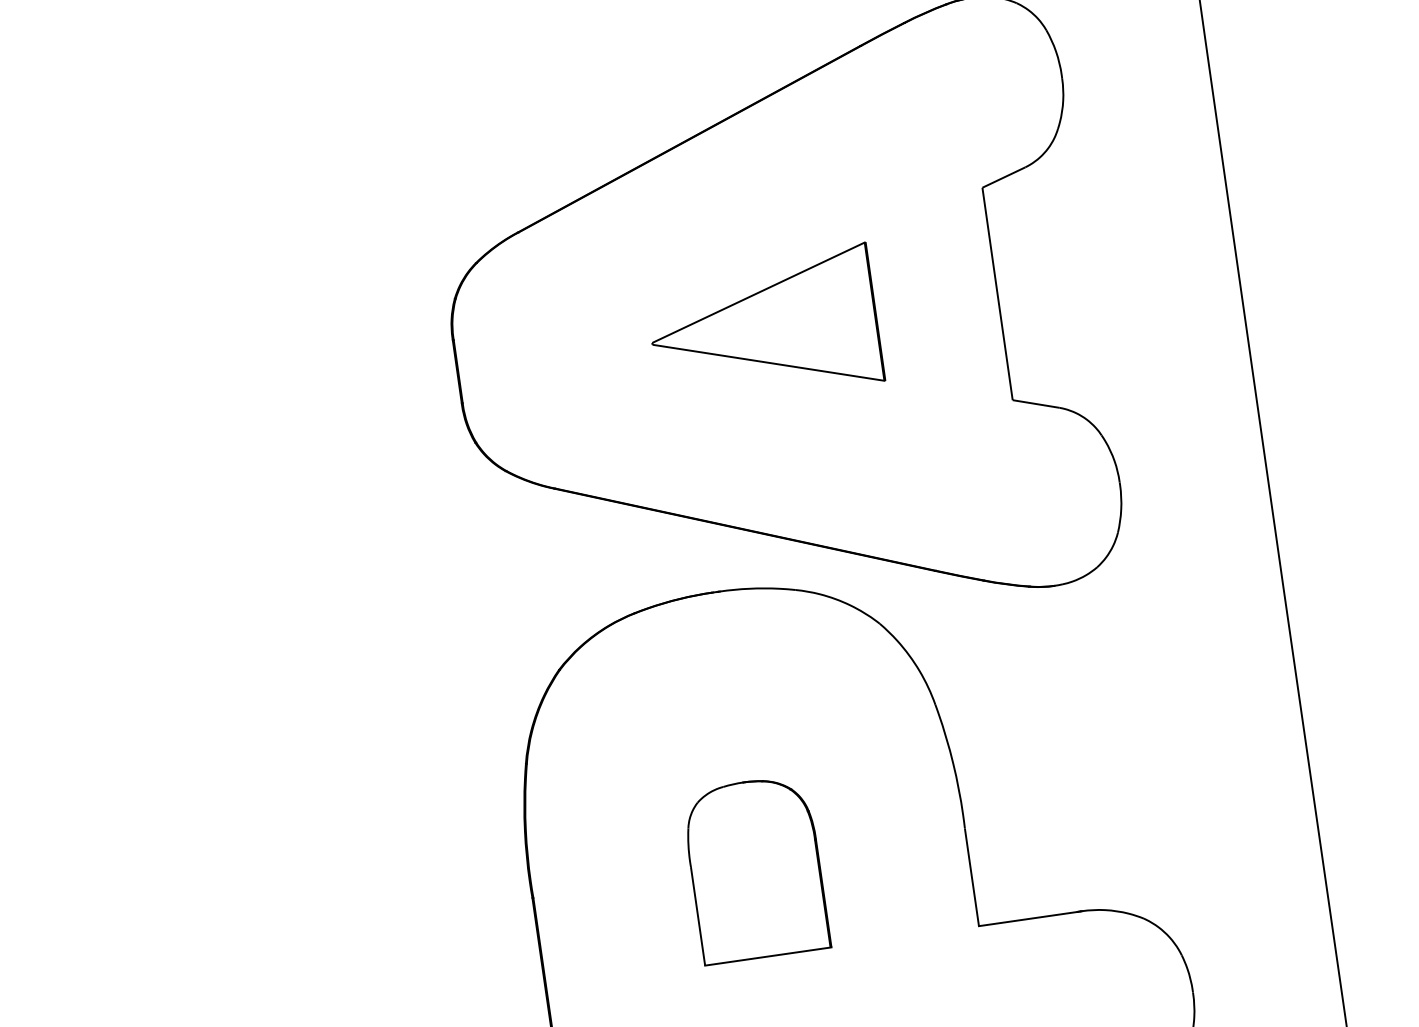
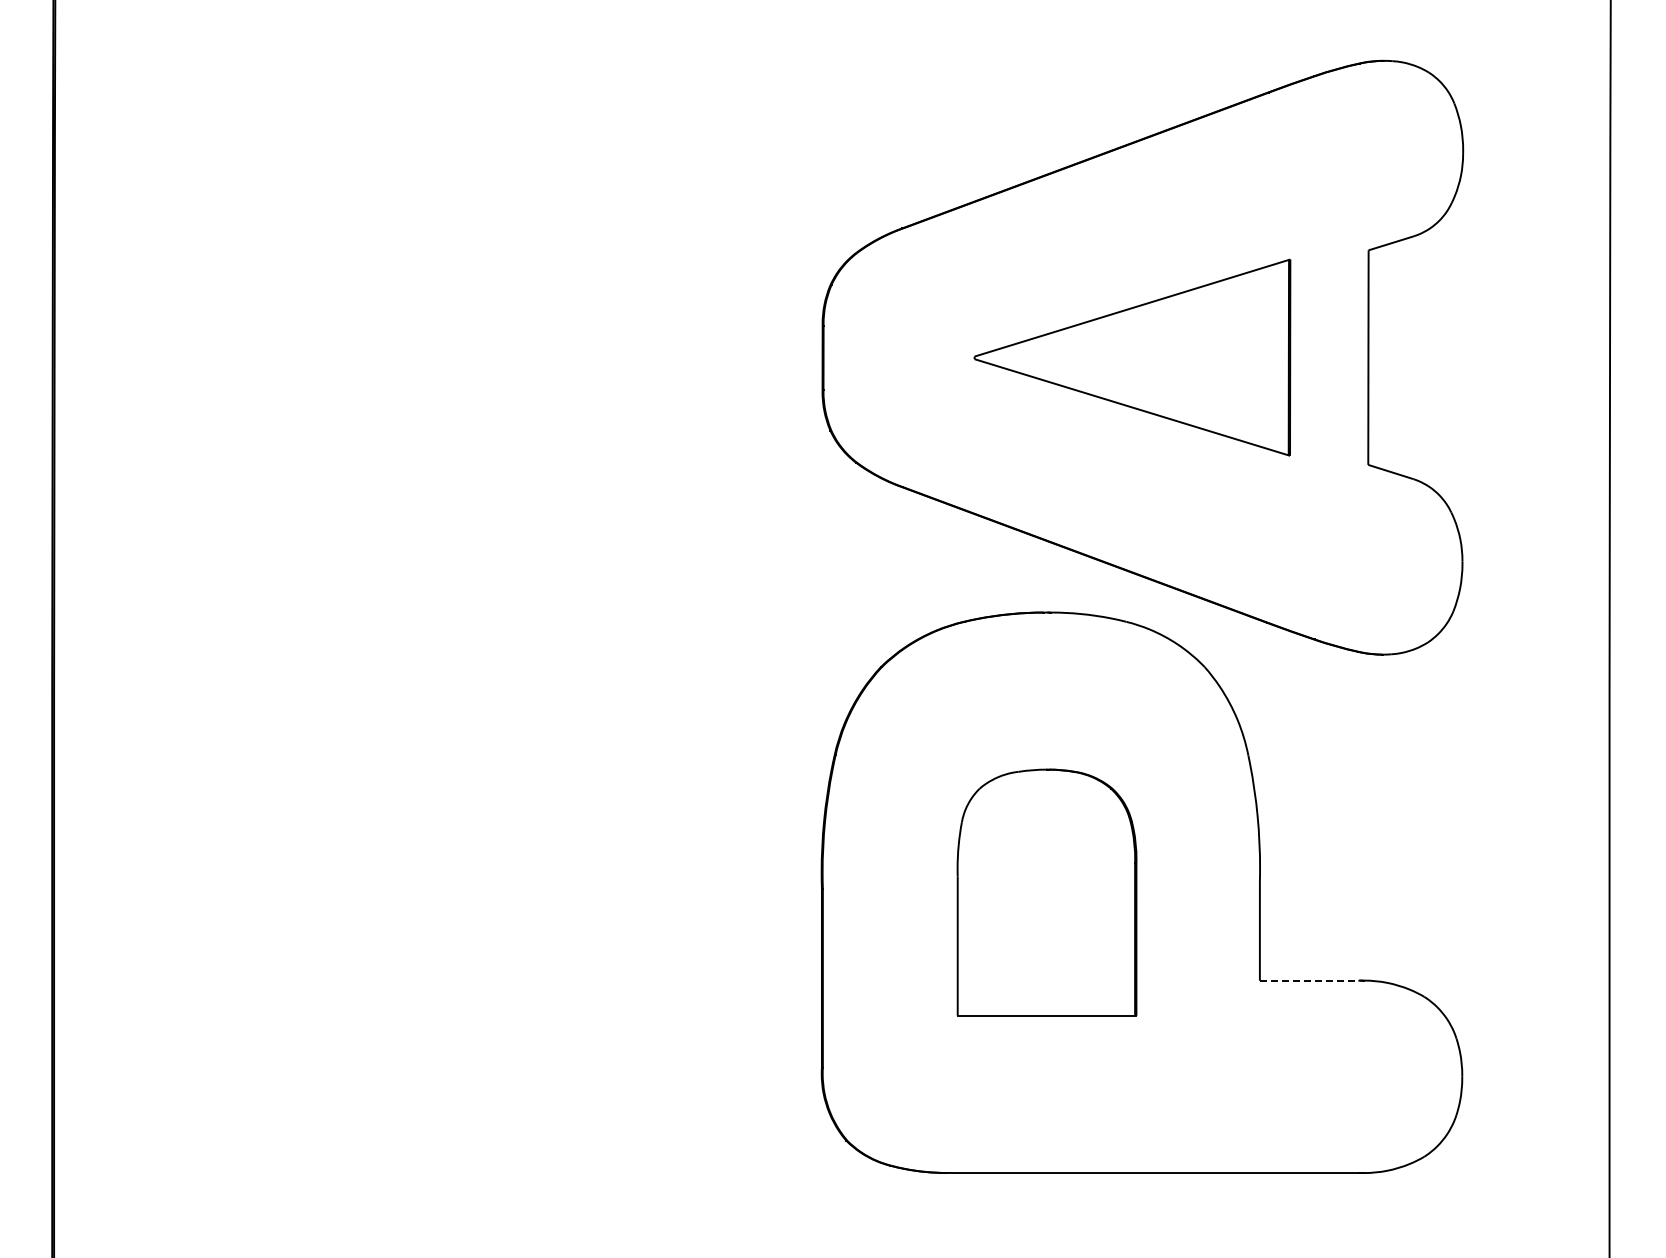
part: (764, 327) -> (1132, 357), size x1.4
part: (755, 869) -> (1046, 892), size x1.4
line: (1028, 918) -> (1309, 980), solid -> dashed

